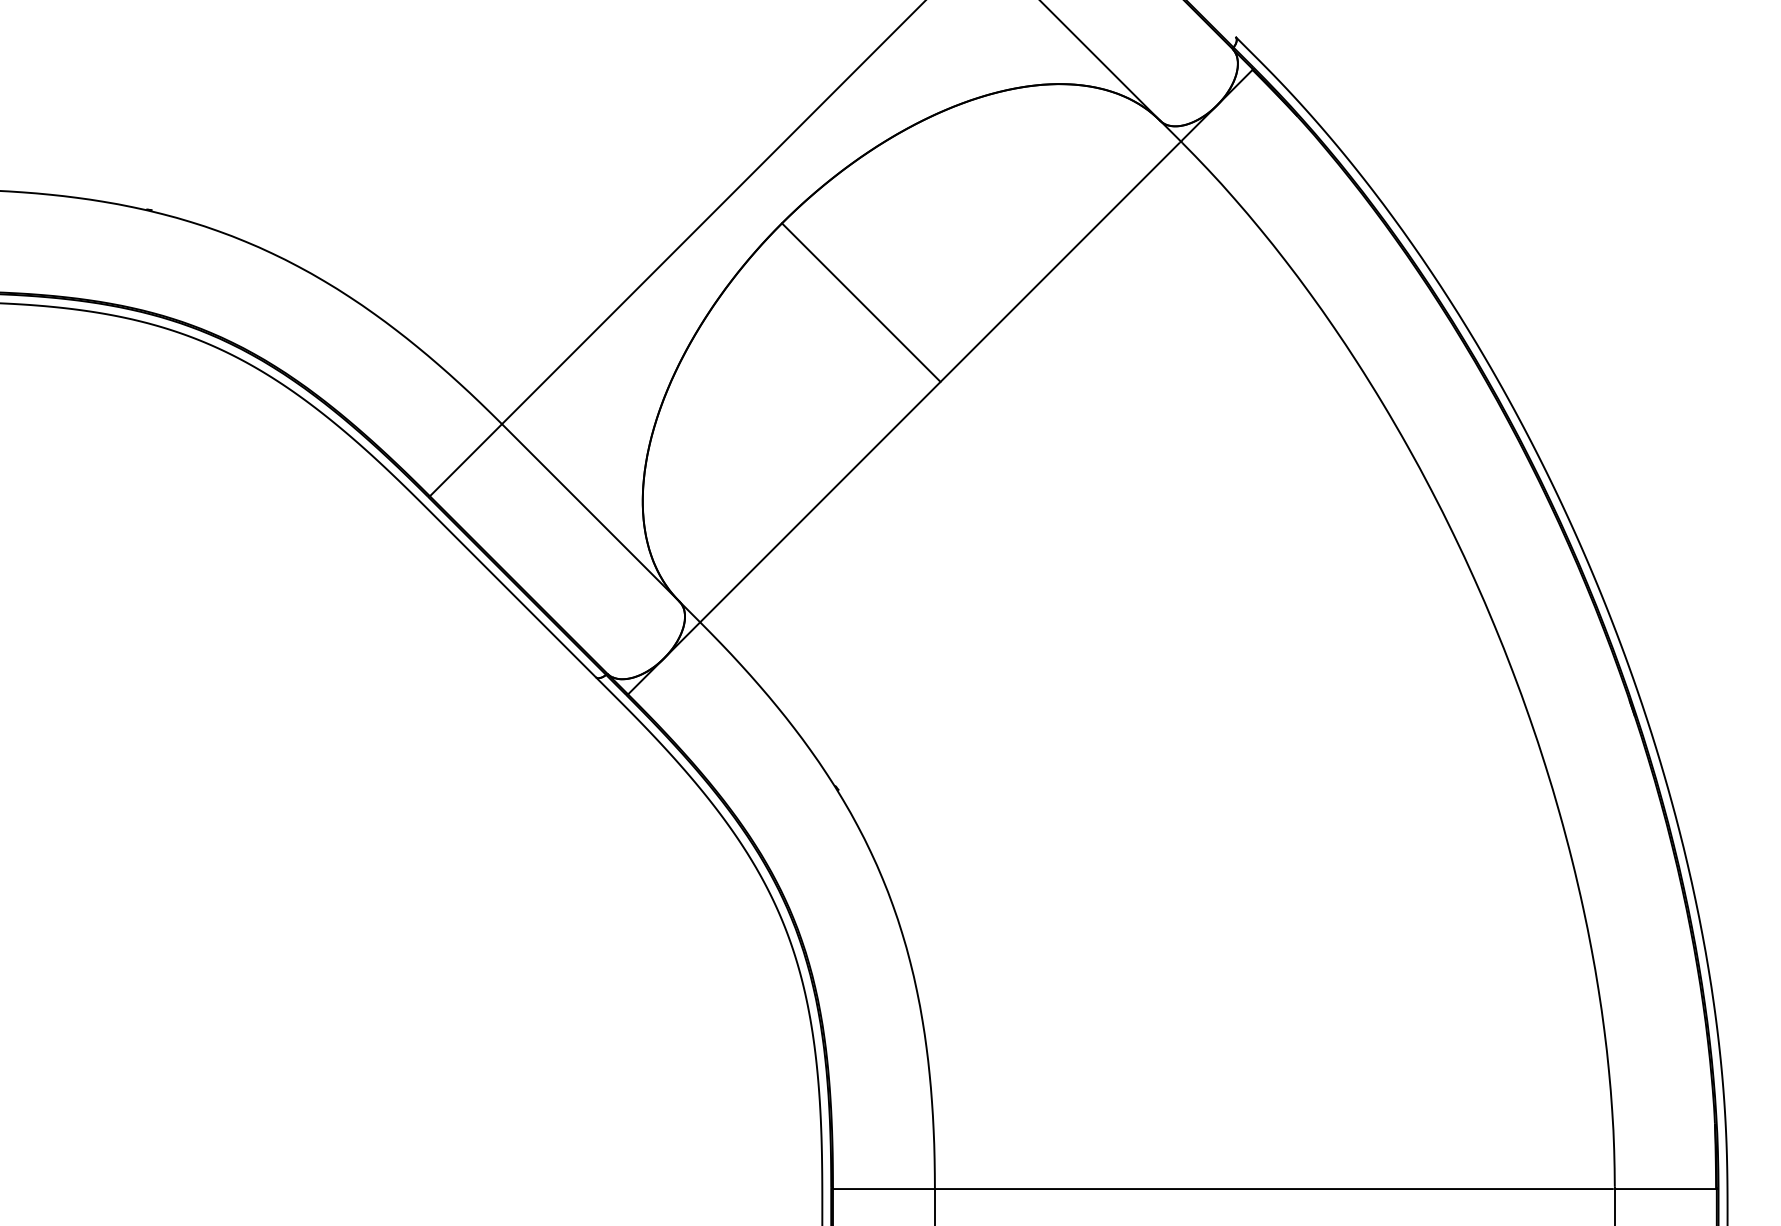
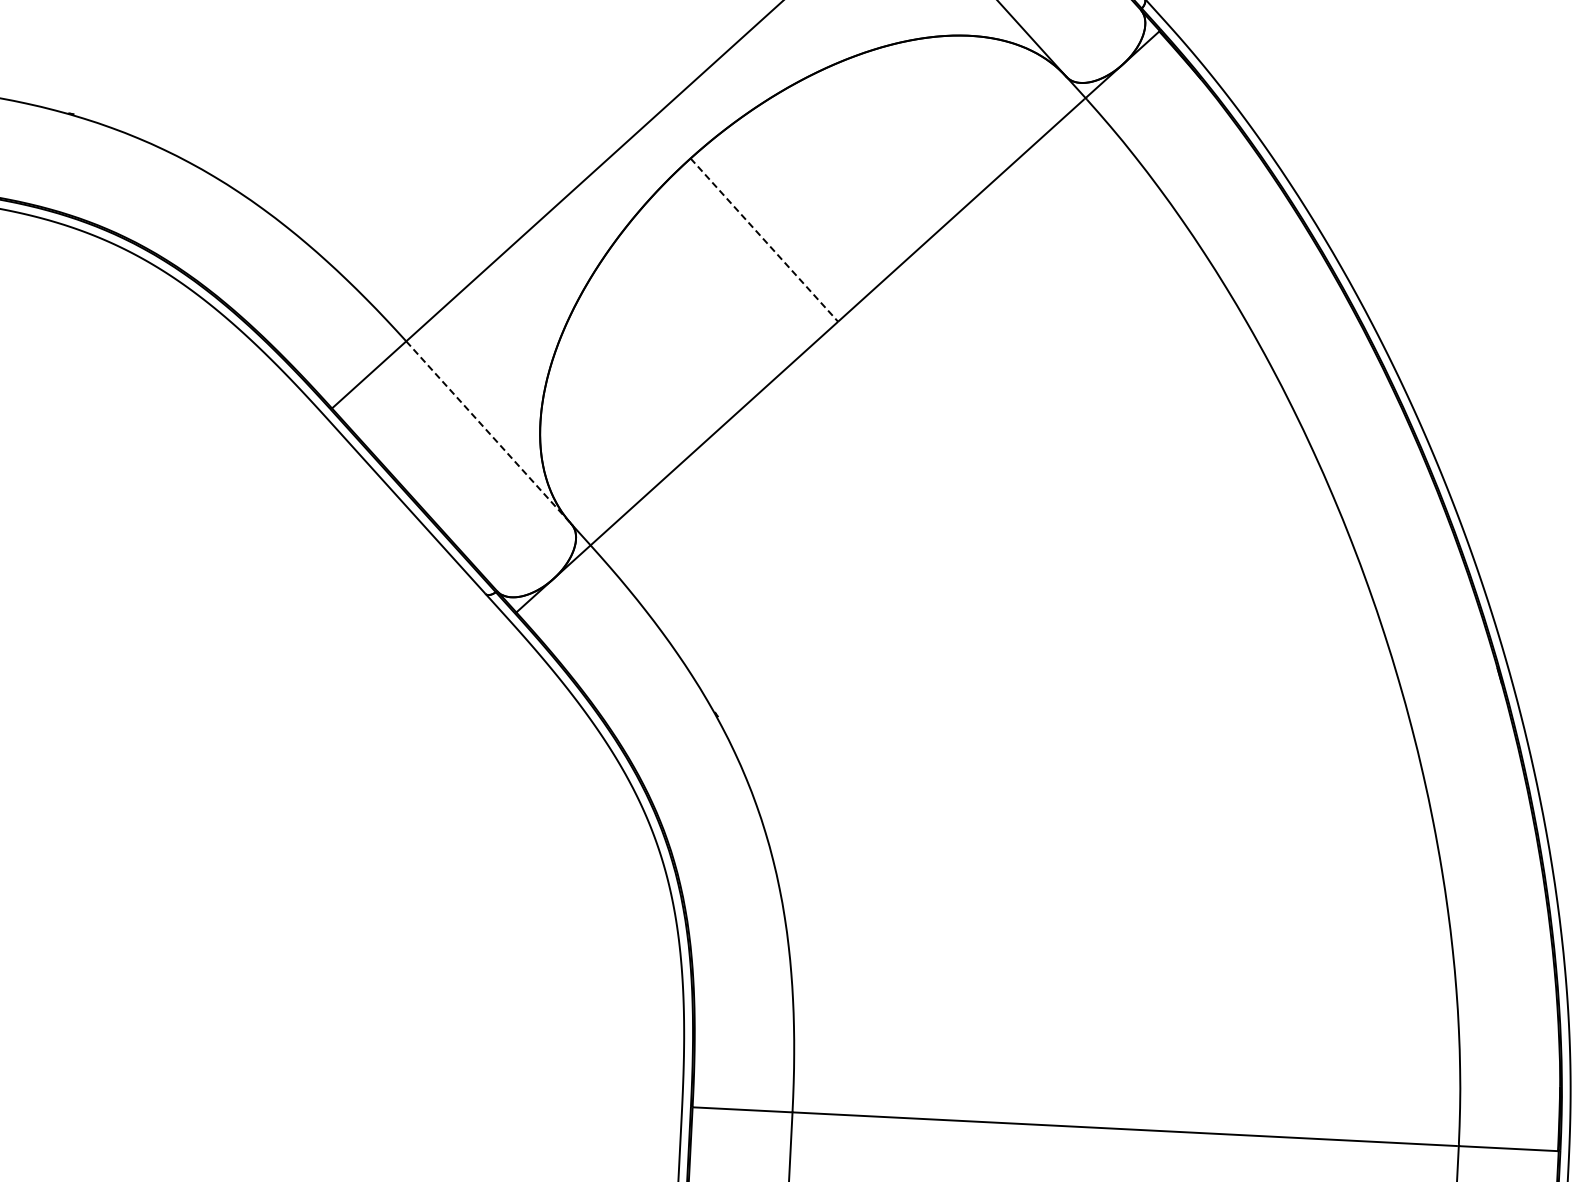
line: (861, 302) -> (764, 239), solid -> dashed
line: (591, 513) -> (489, 433), solid -> dashed

